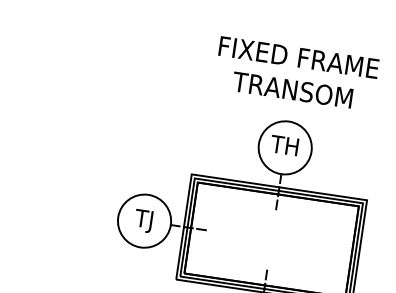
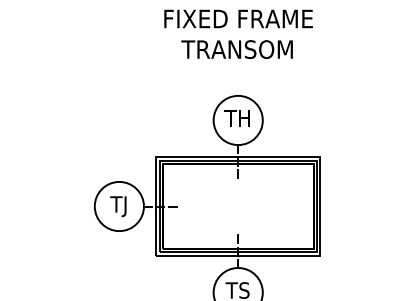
text: (296, 73) -> (238, 33), moved

